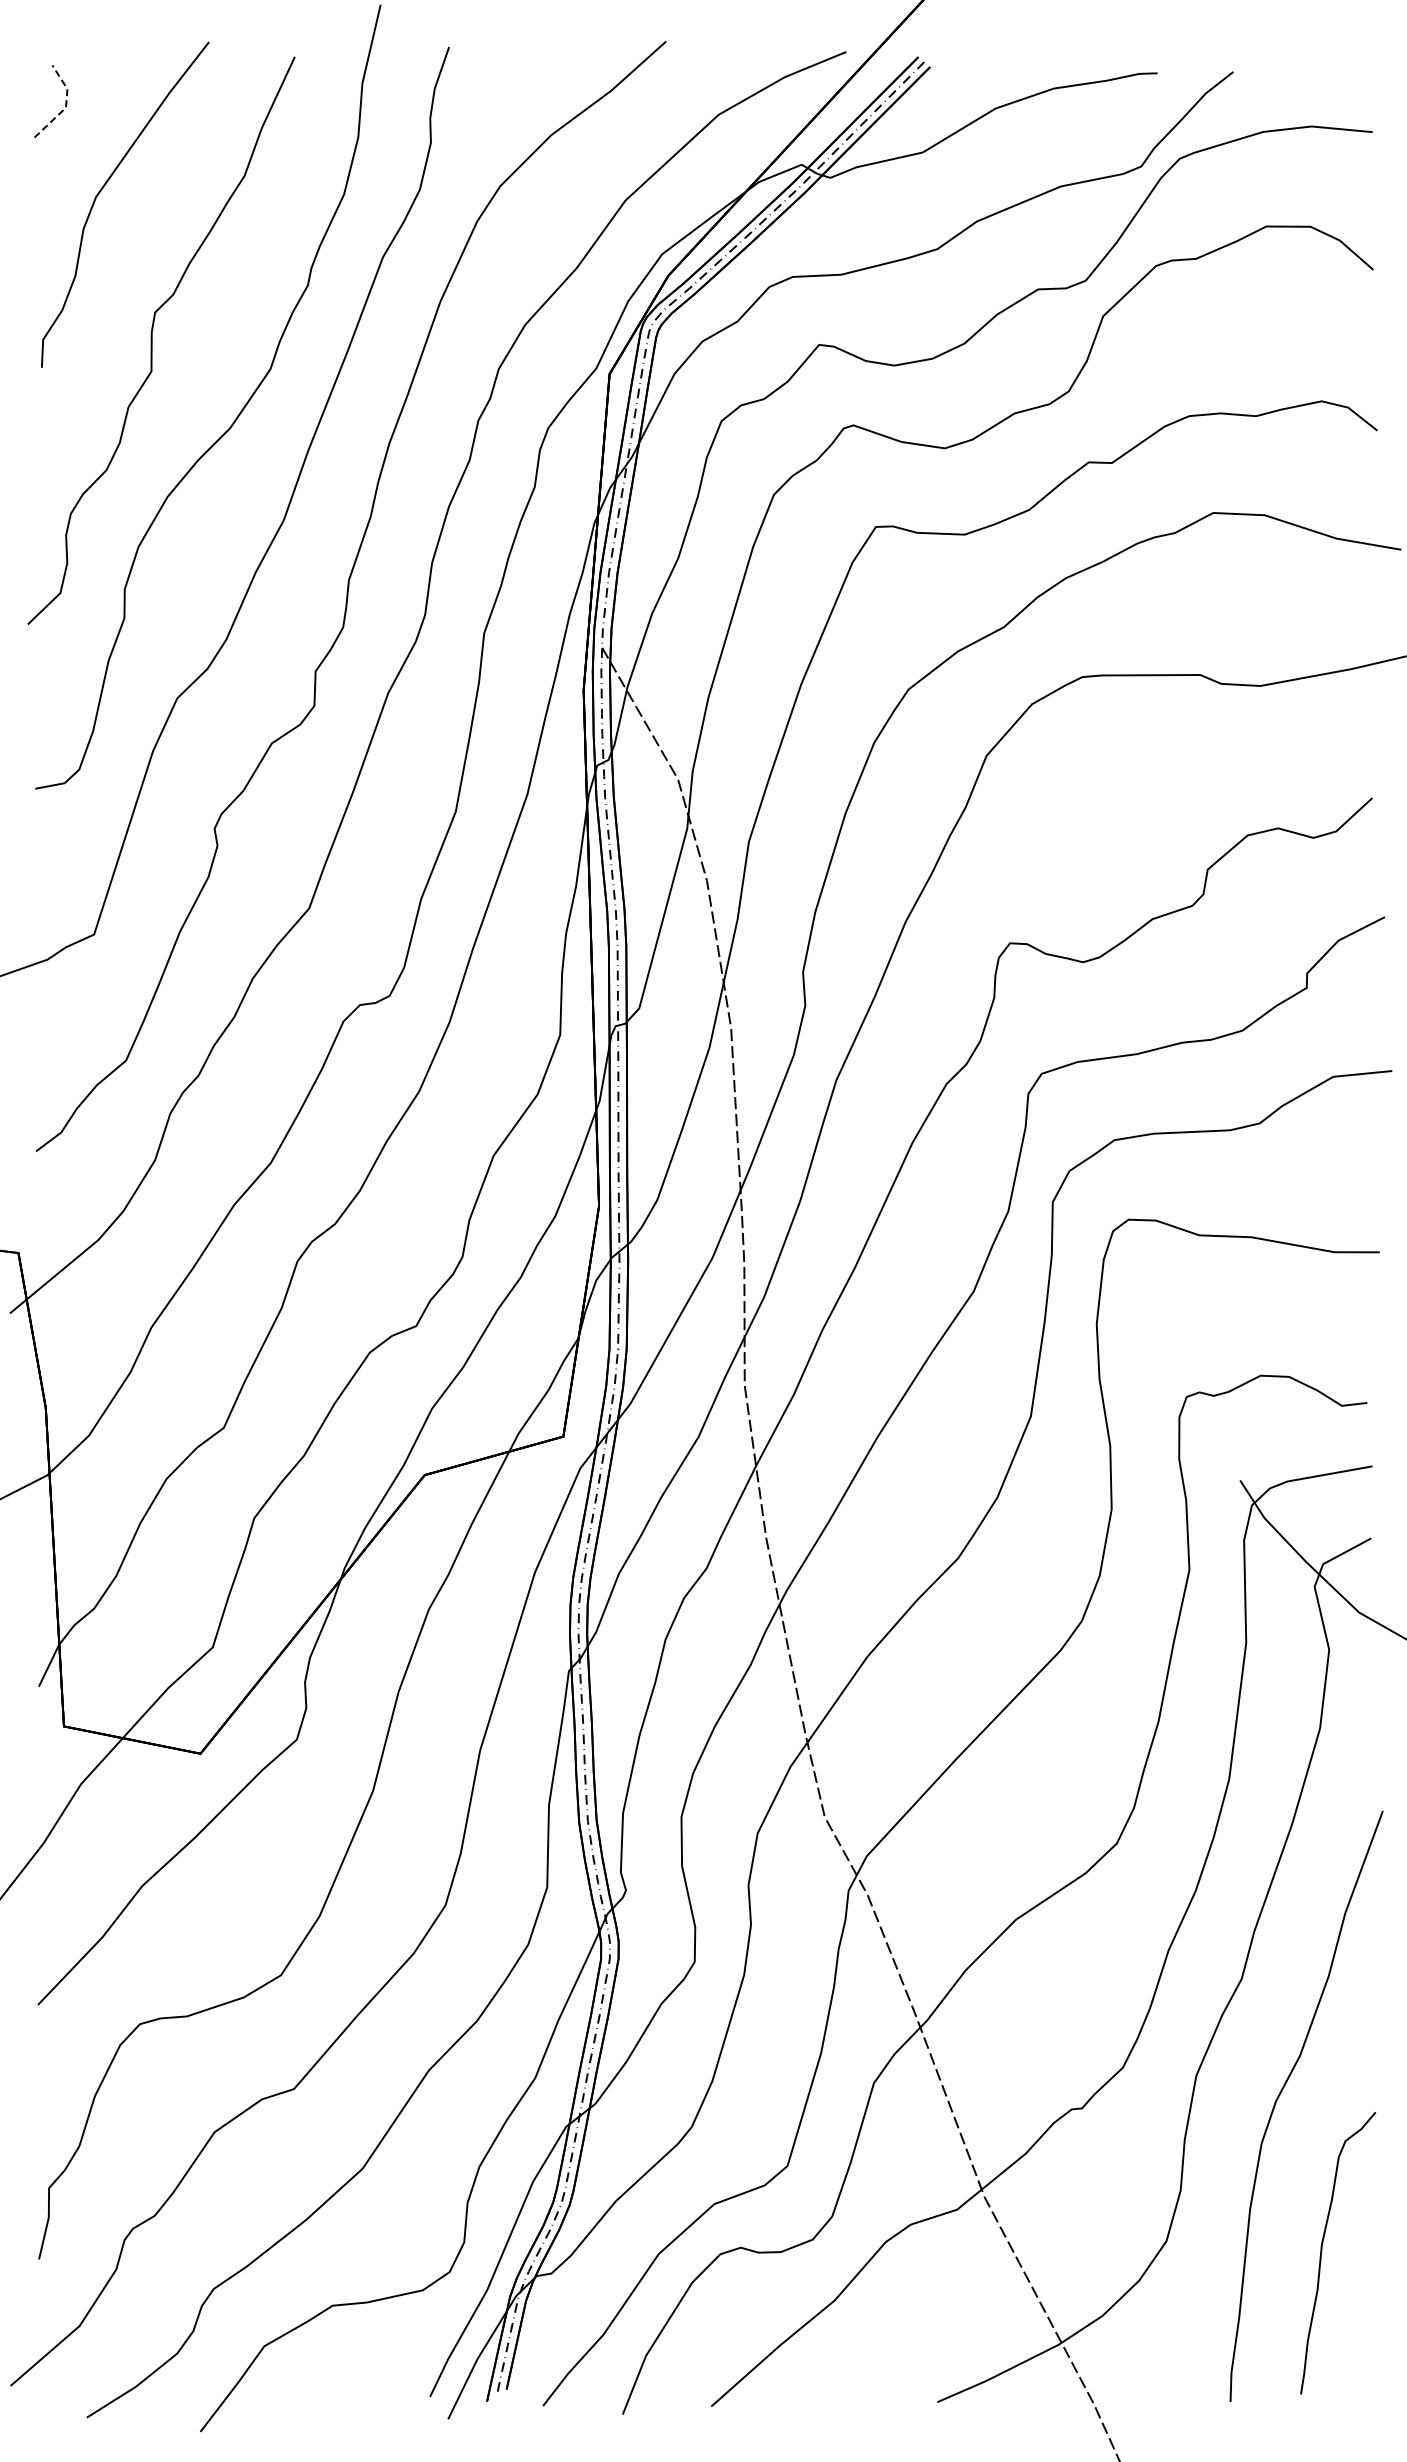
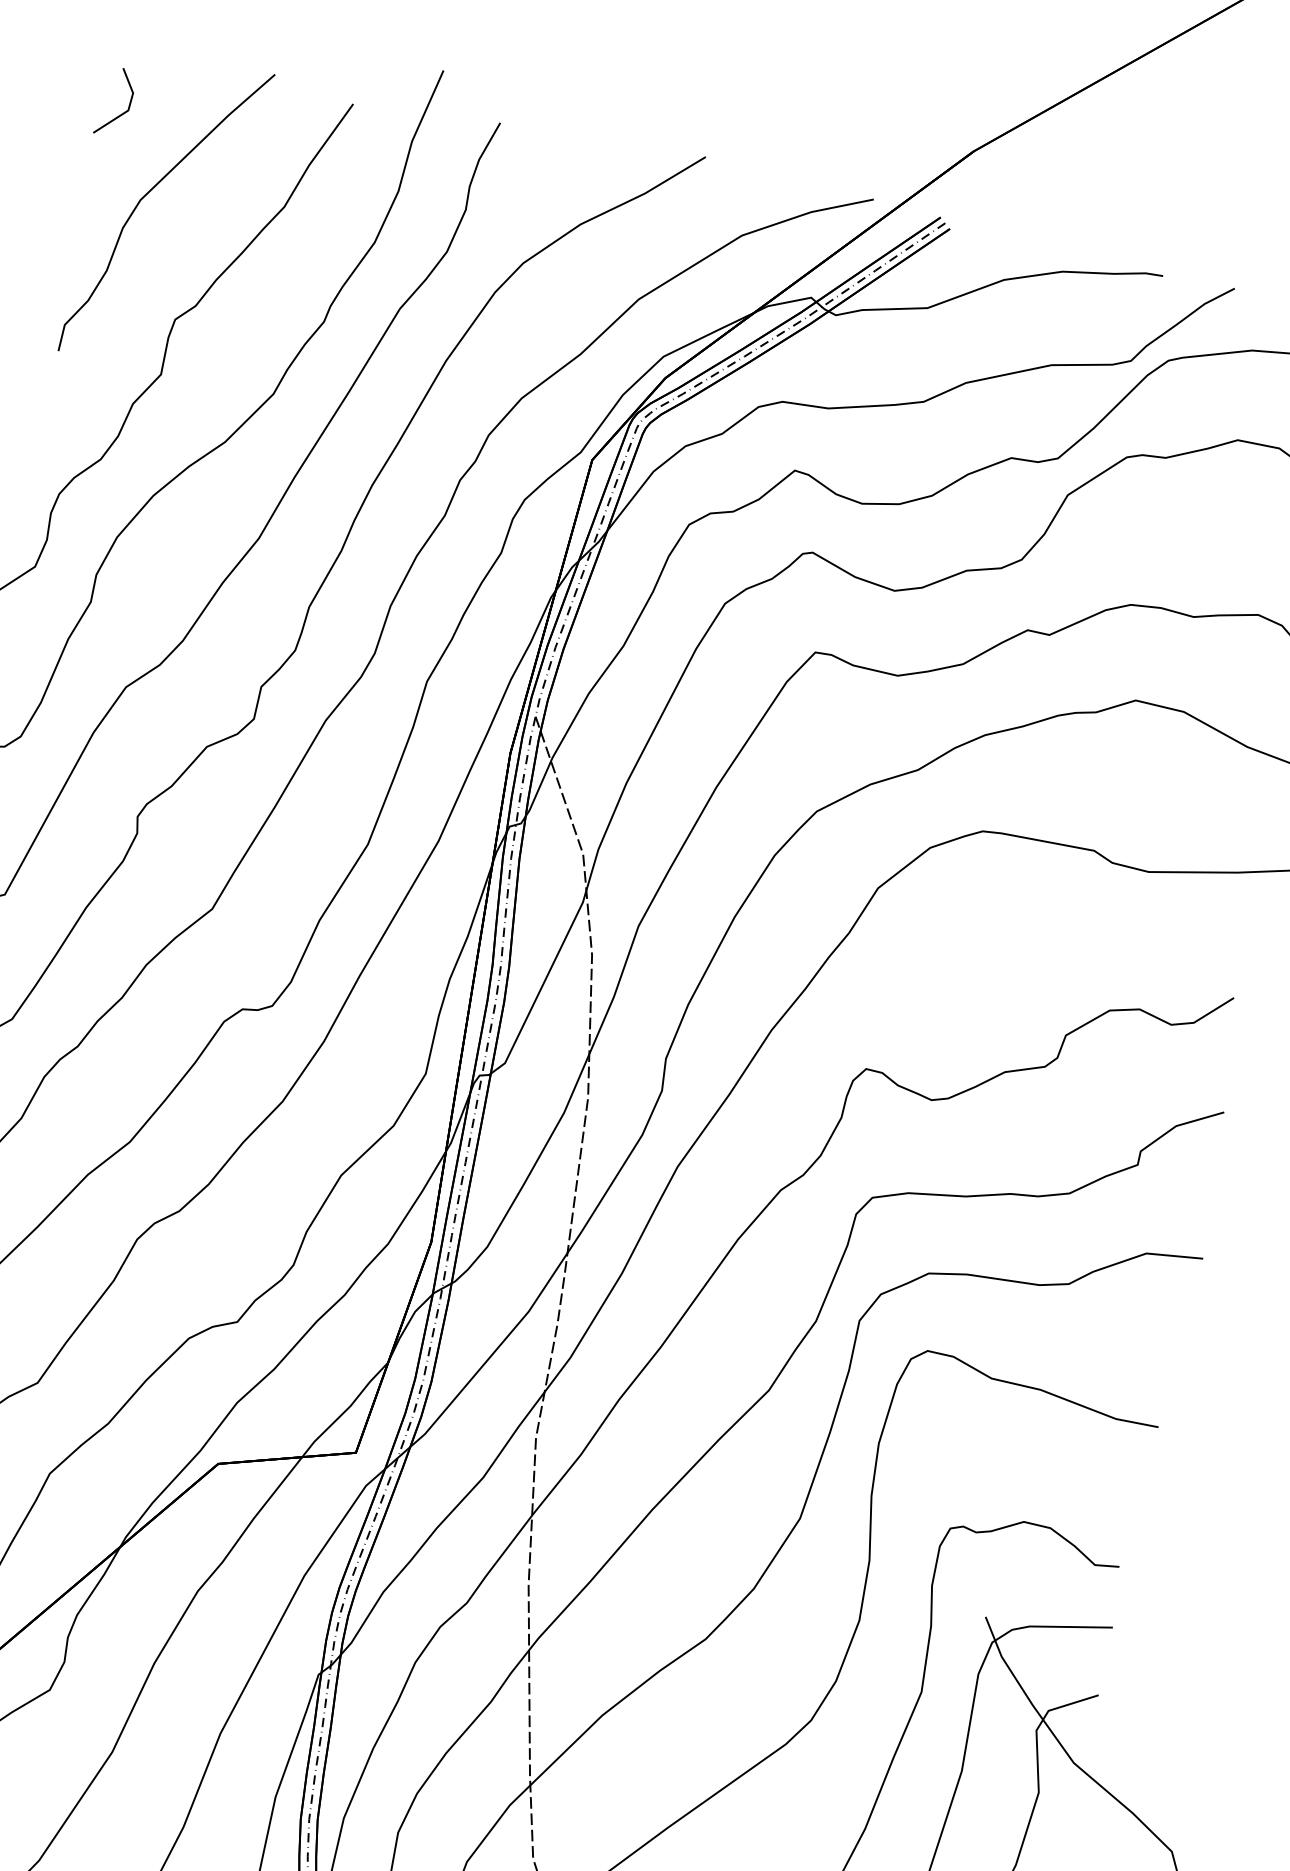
line: (66, 105) -> (129, 108), dashed -> solid

